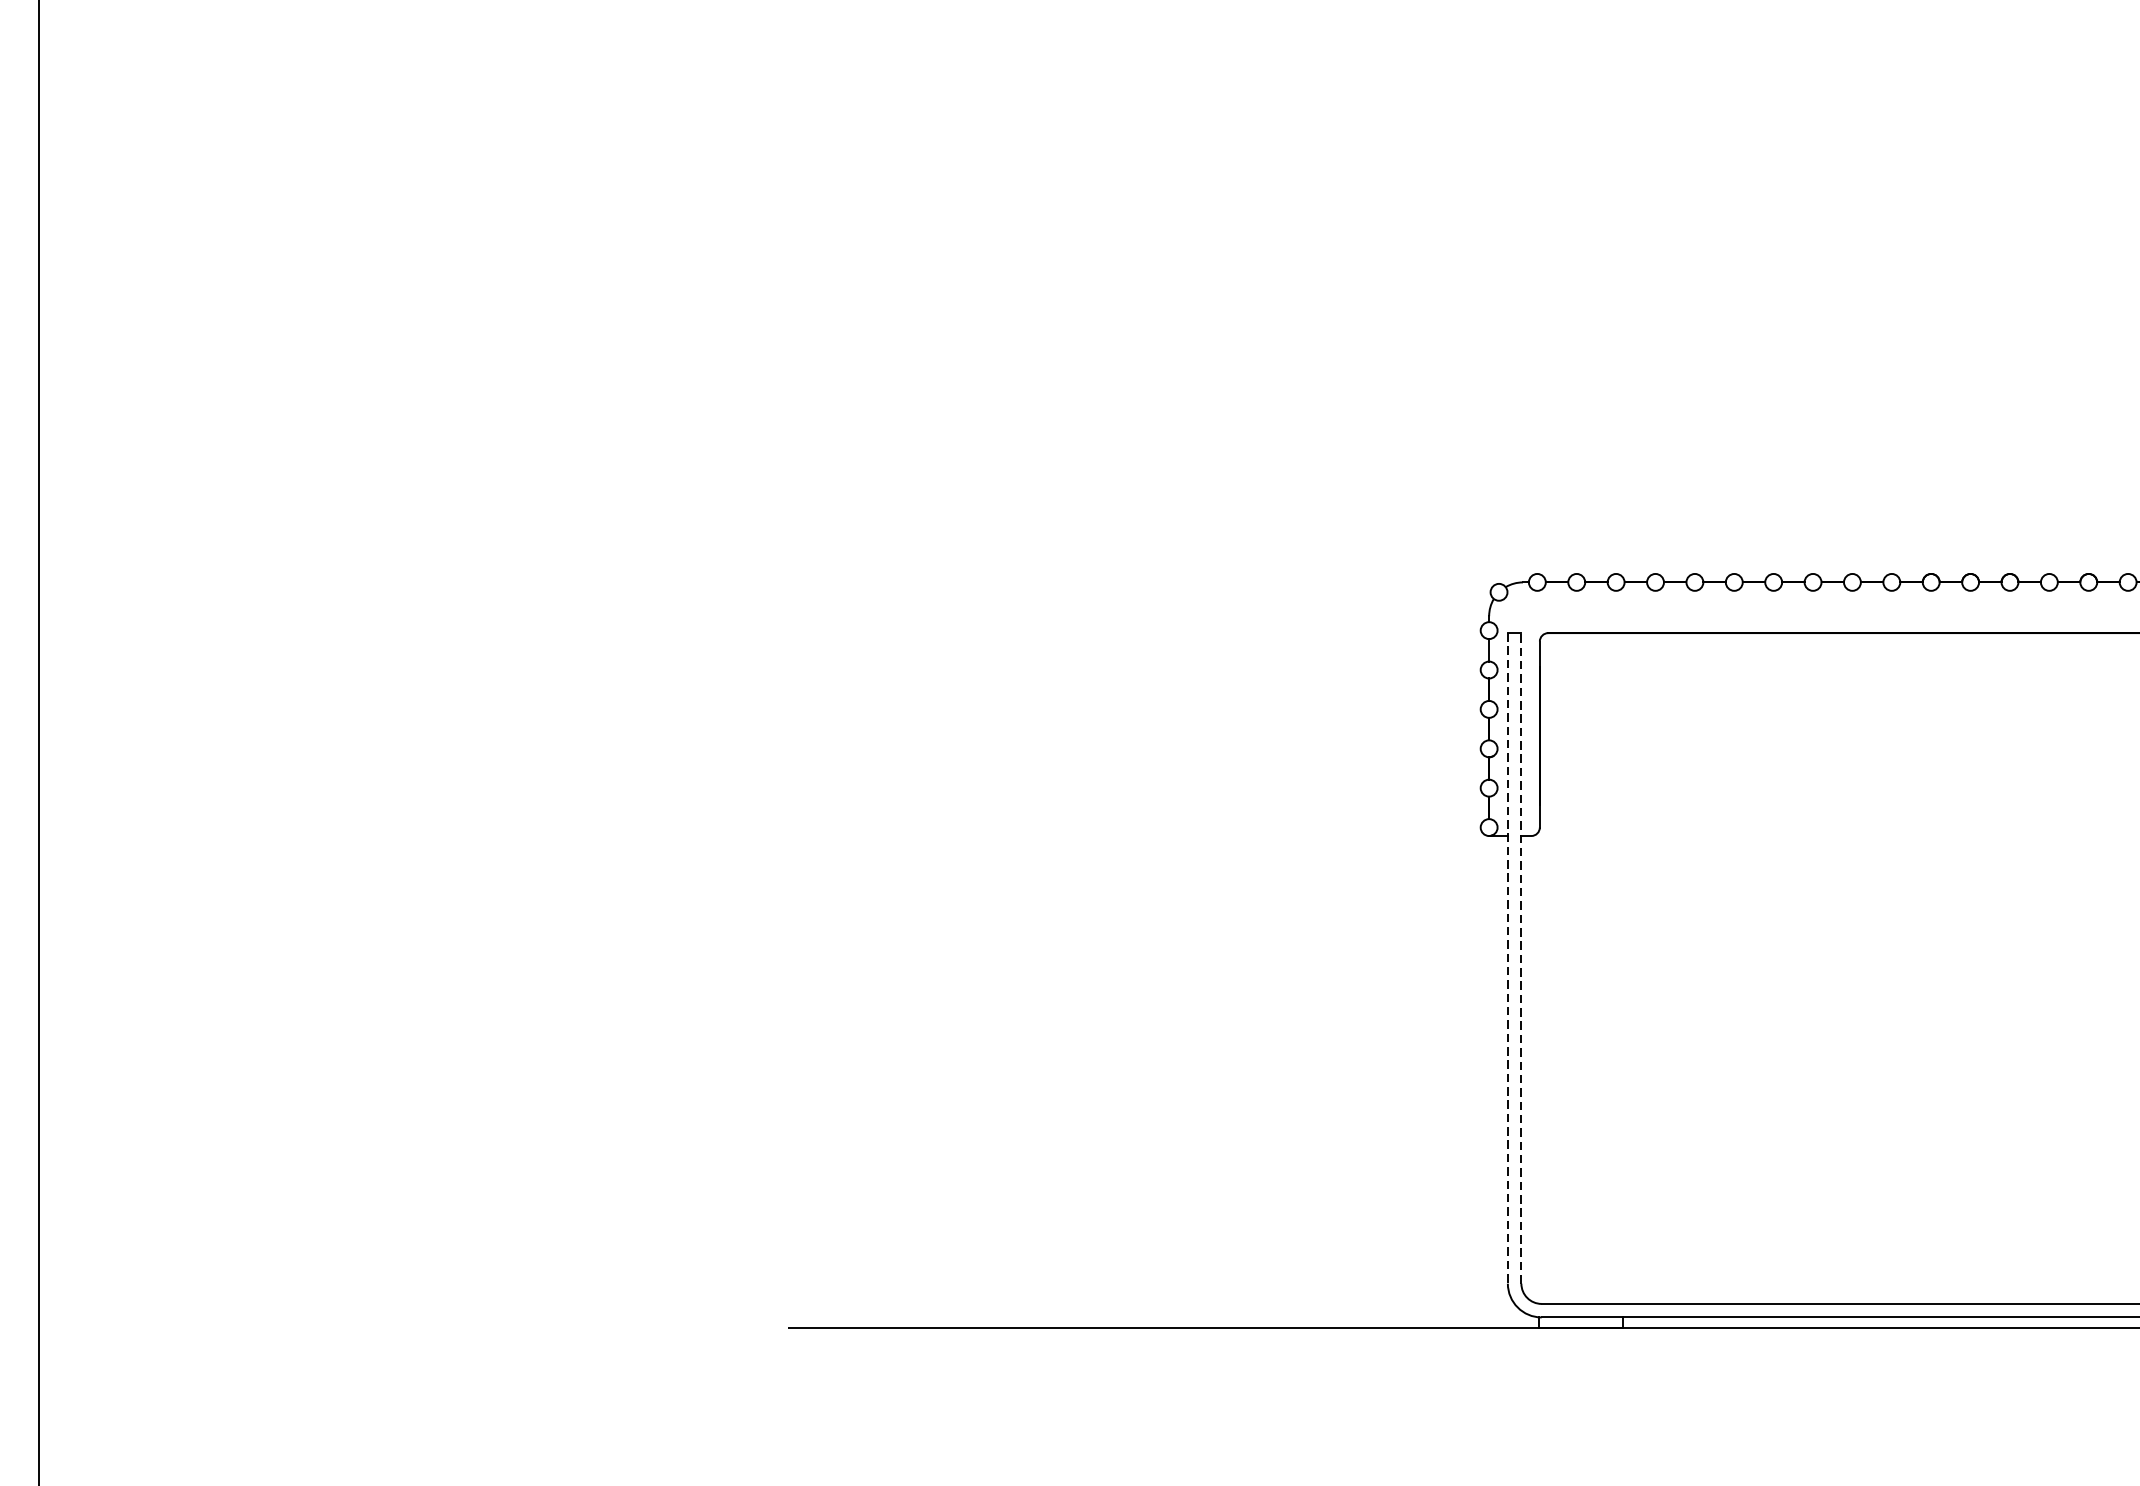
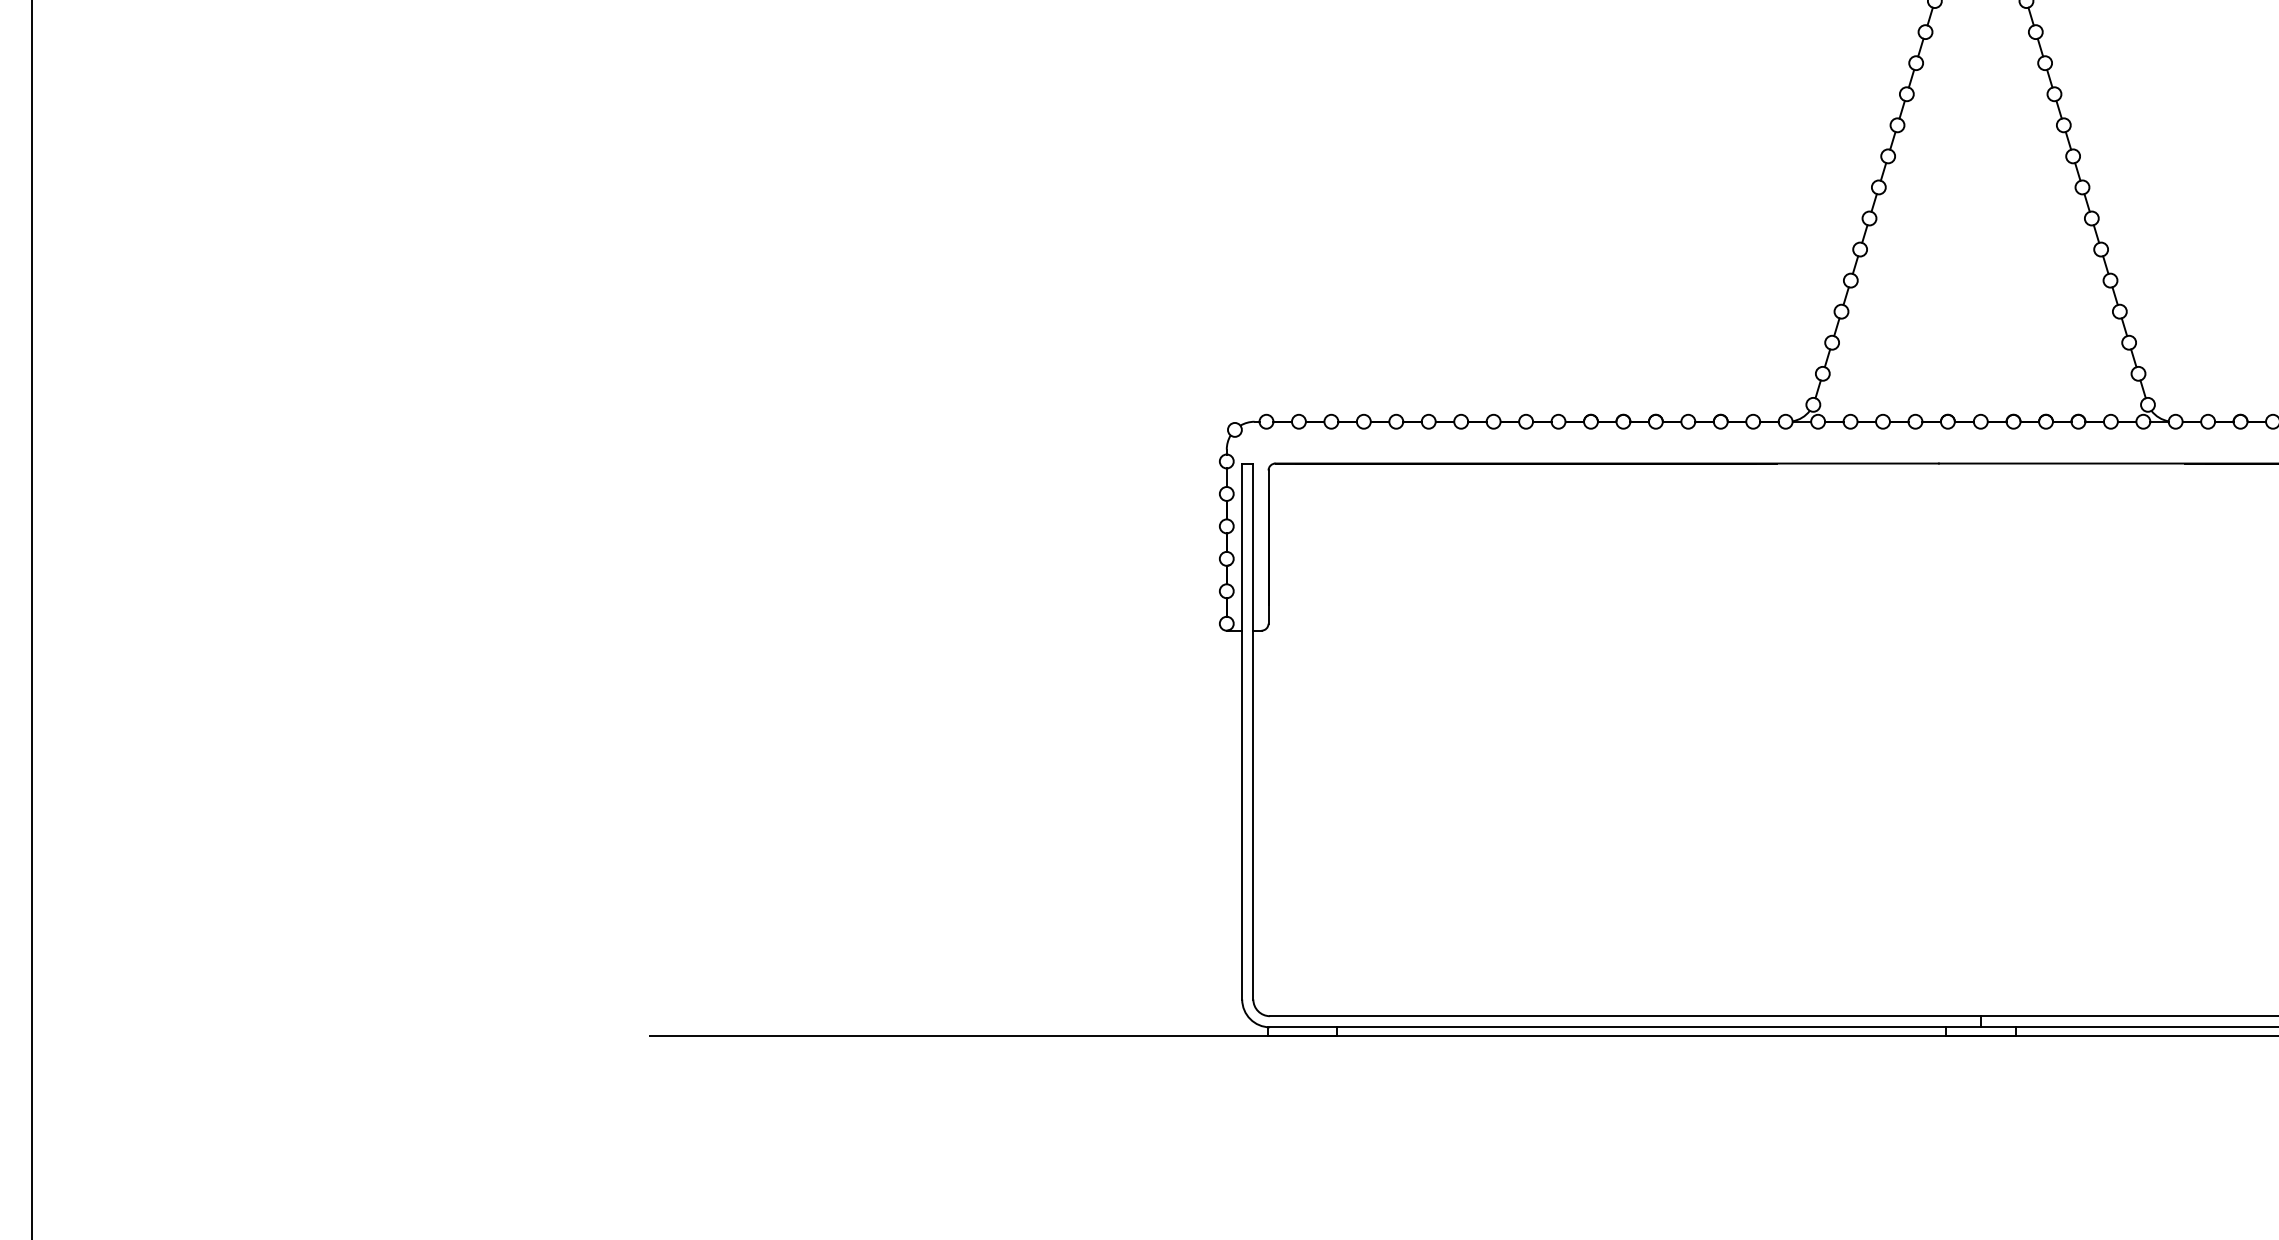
line: (1508, 958) -> (1242, 731), dashed -> solid
line: (1521, 958) -> (1253, 731), dashed -> solid

